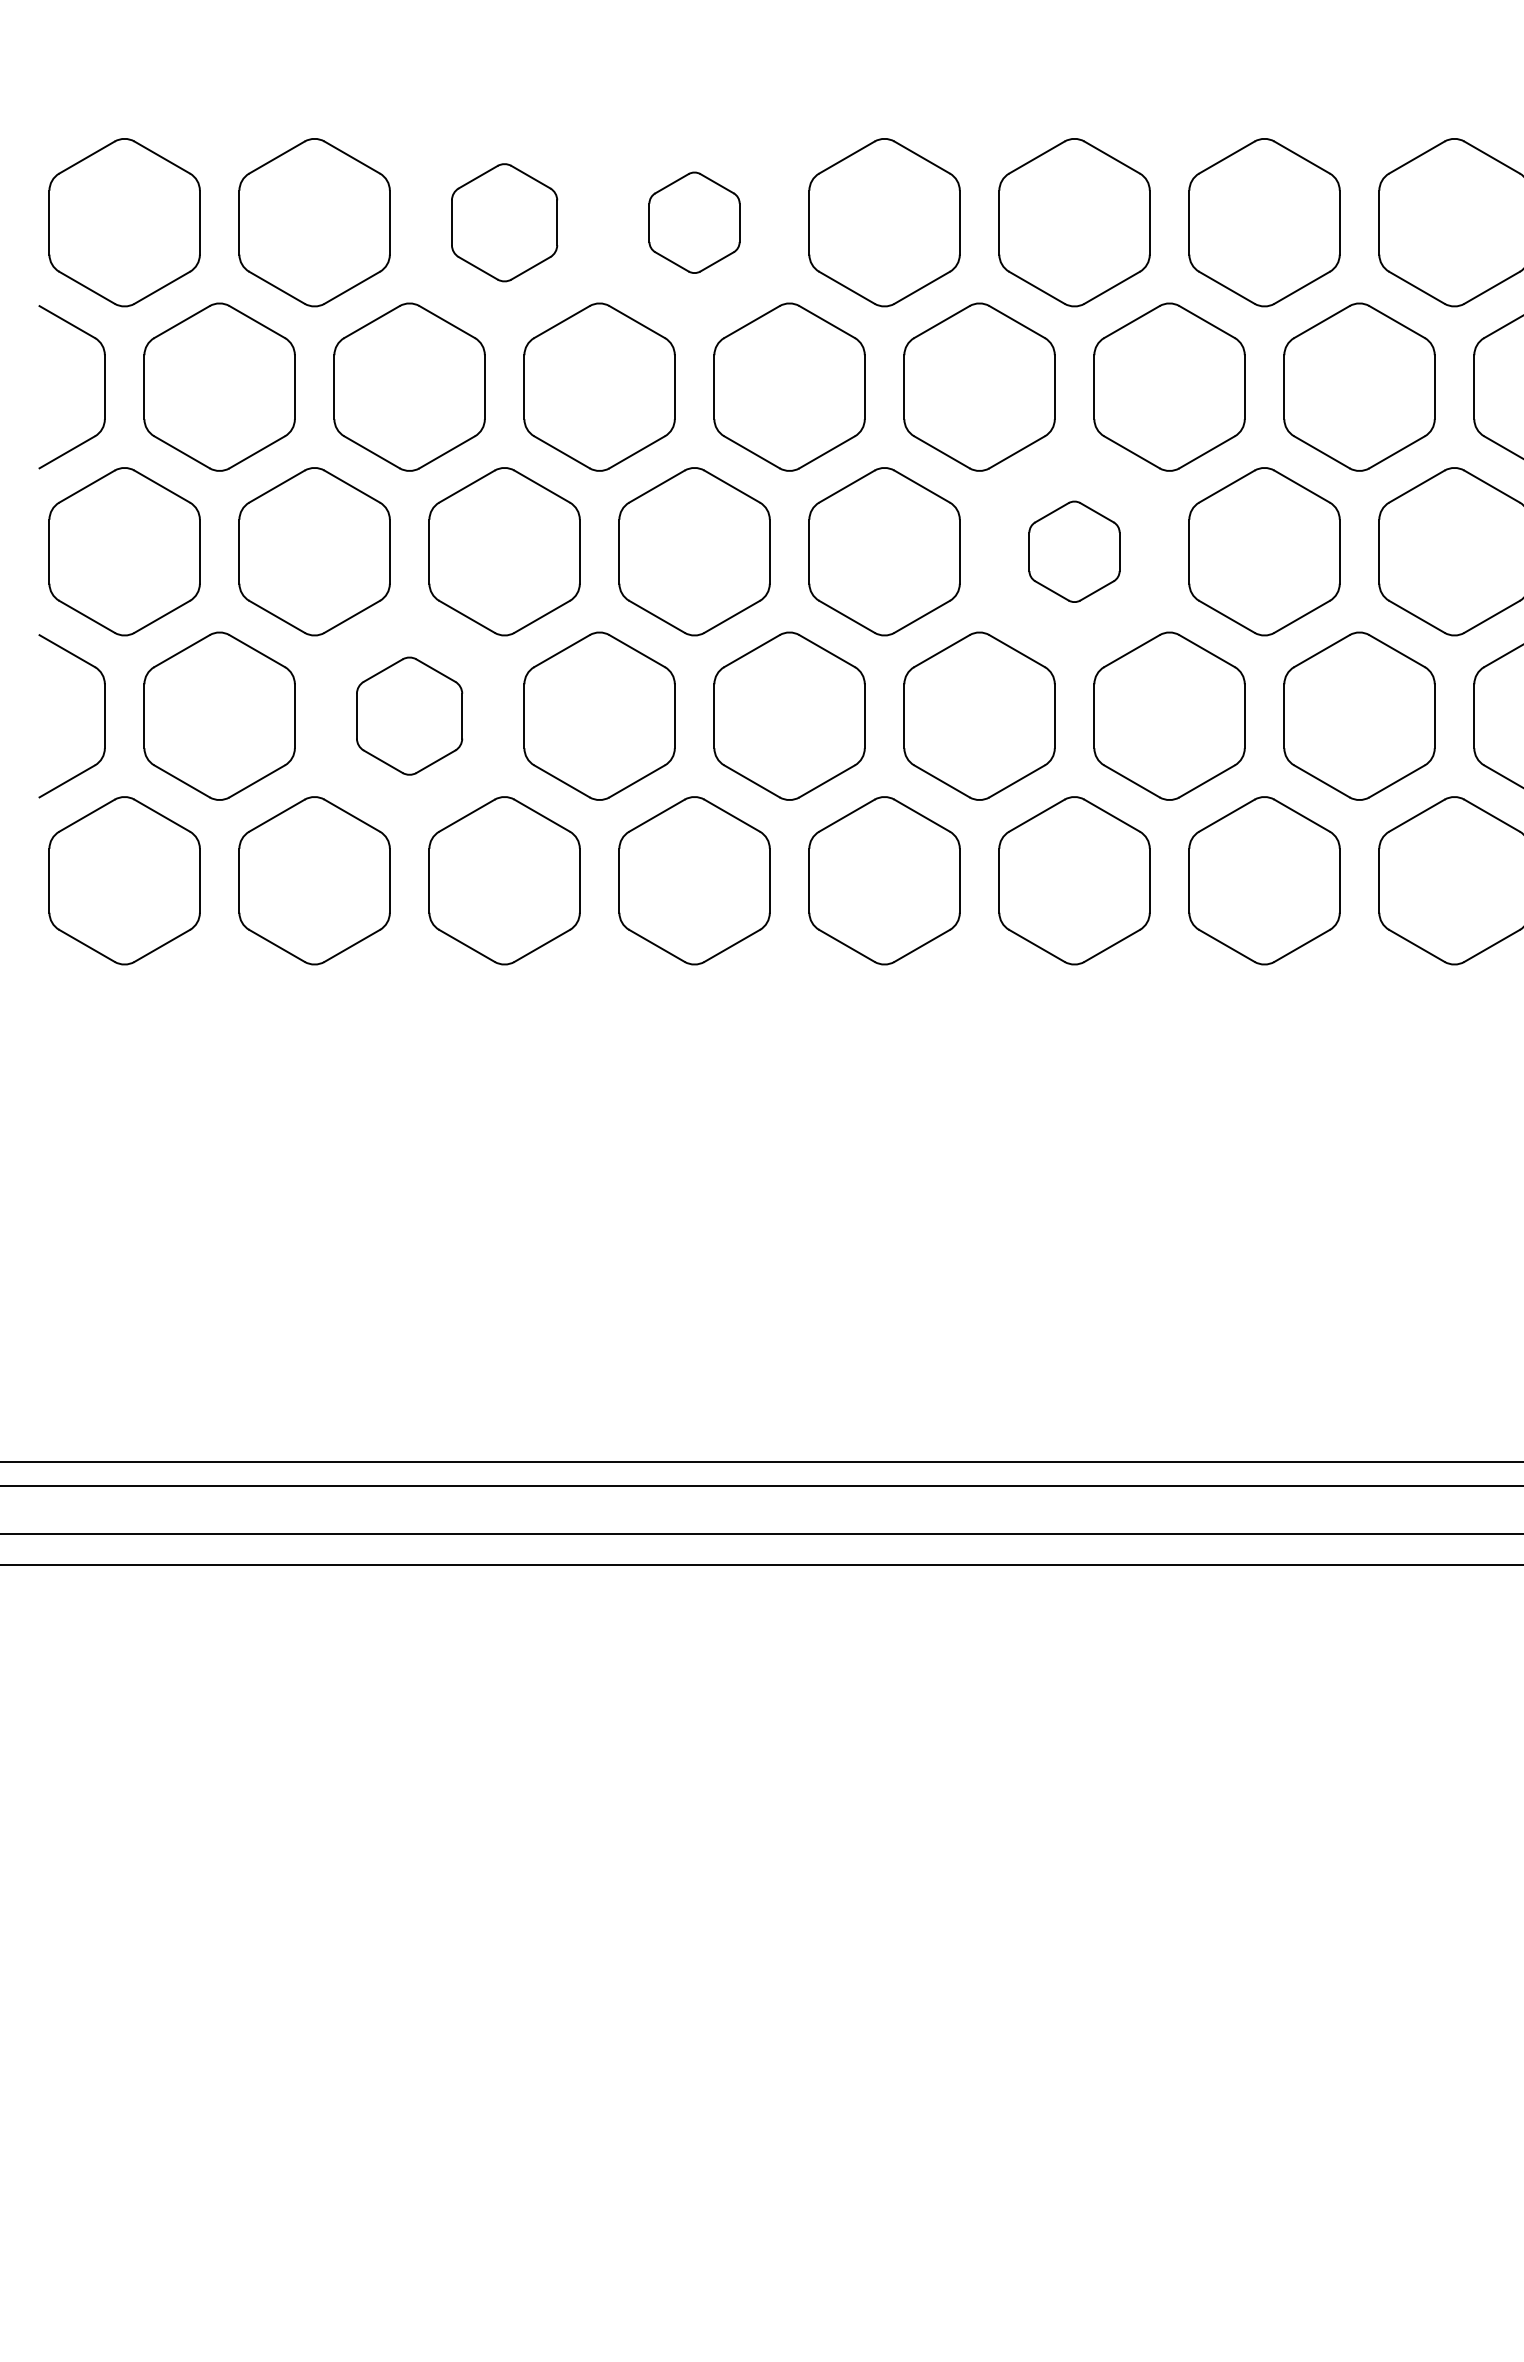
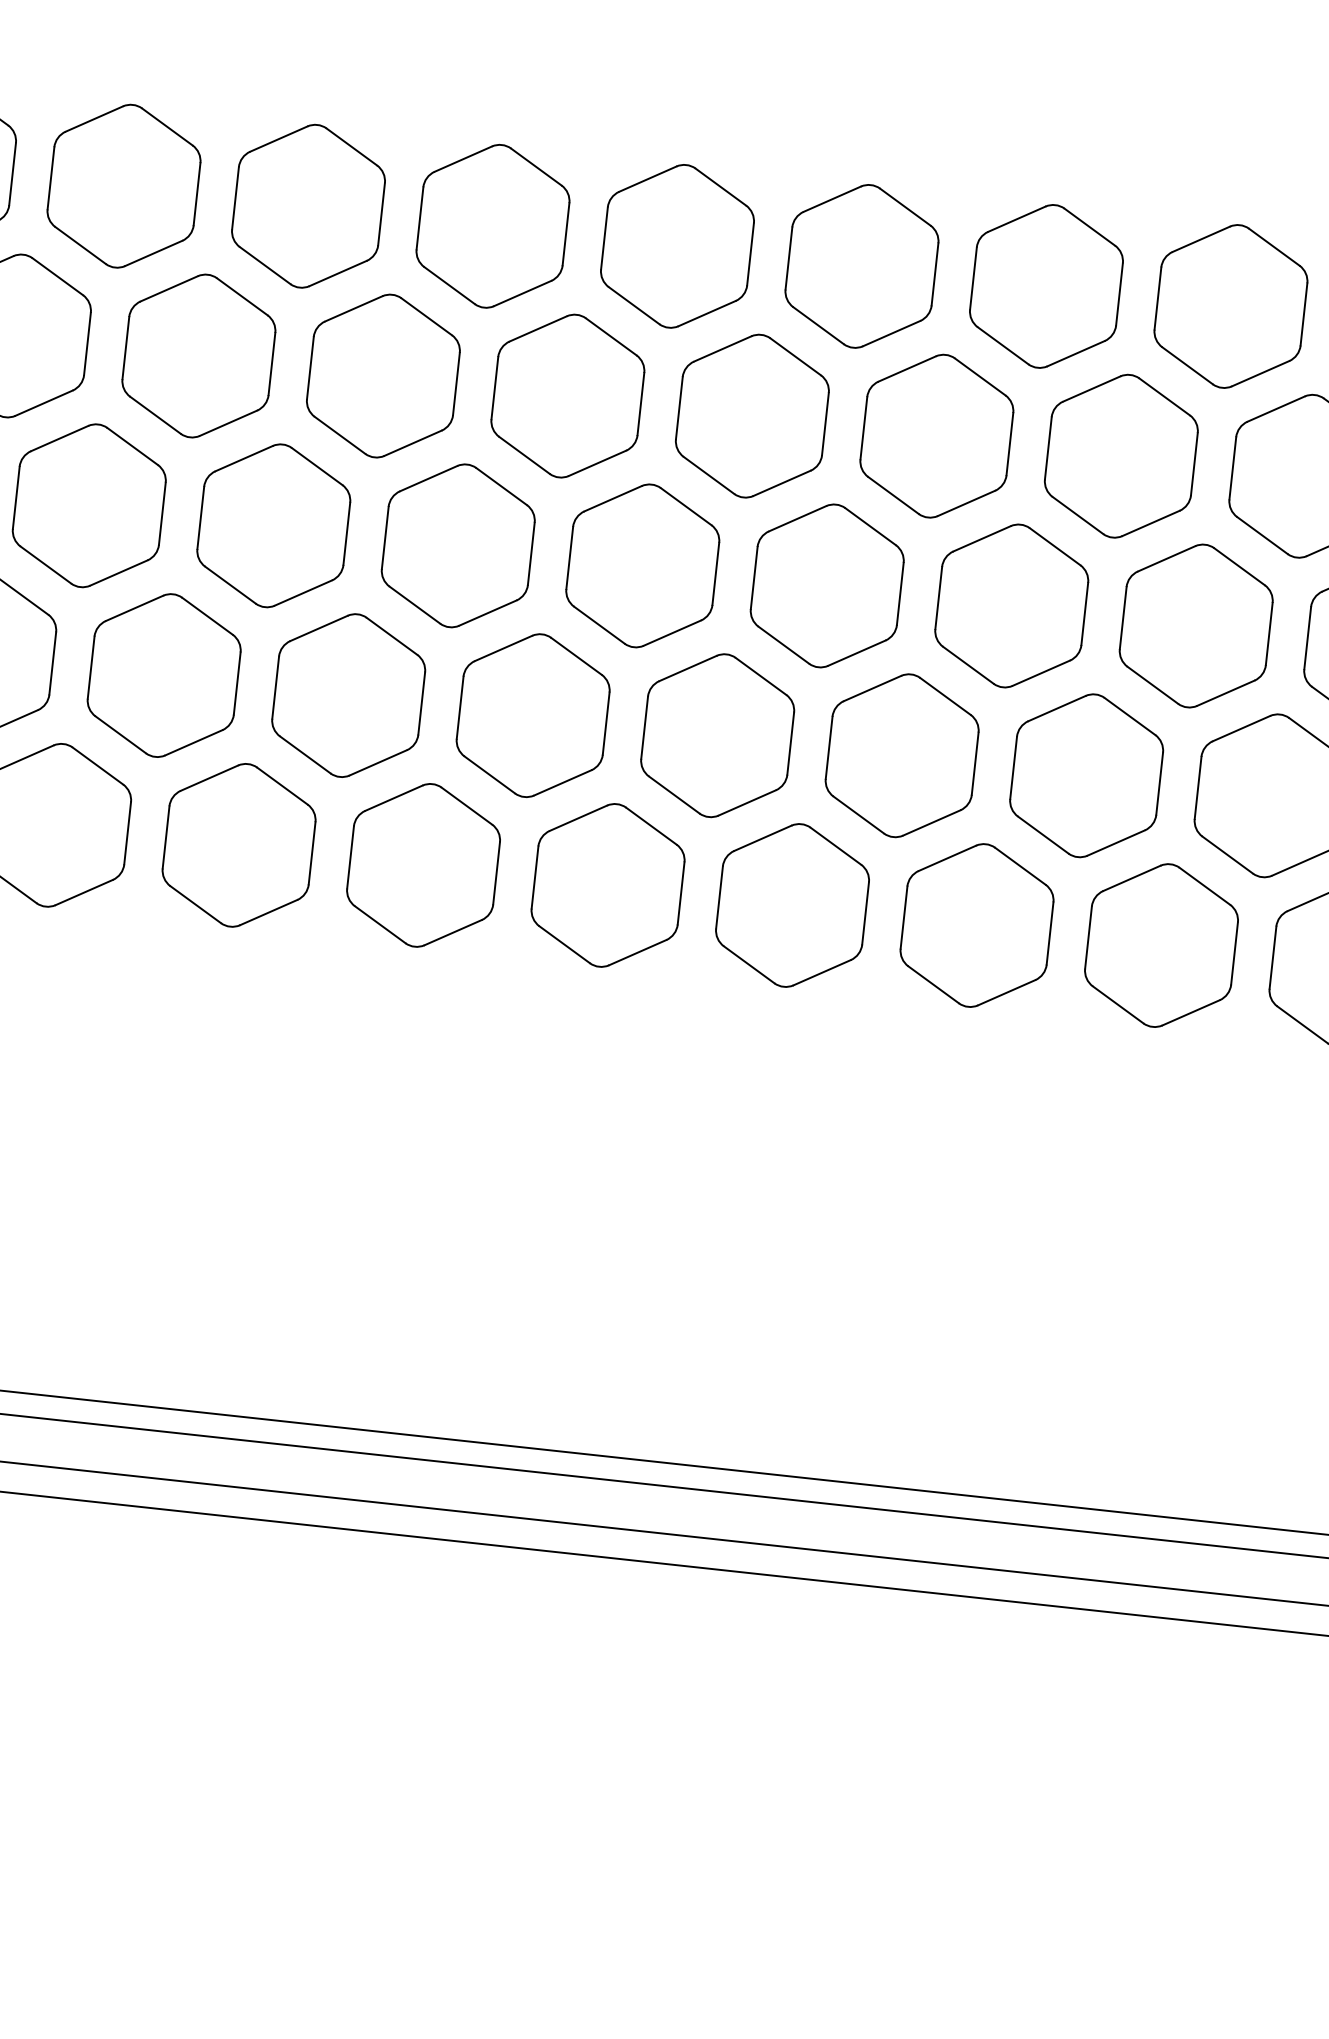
part: (504, 222) -> (308, 206), size x1.43
part: (694, 222) -> (492, 226), size x1.67
part: (1074, 551) -> (827, 585), size x1.67
part: (409, 715) -> (164, 674), size x1.43

